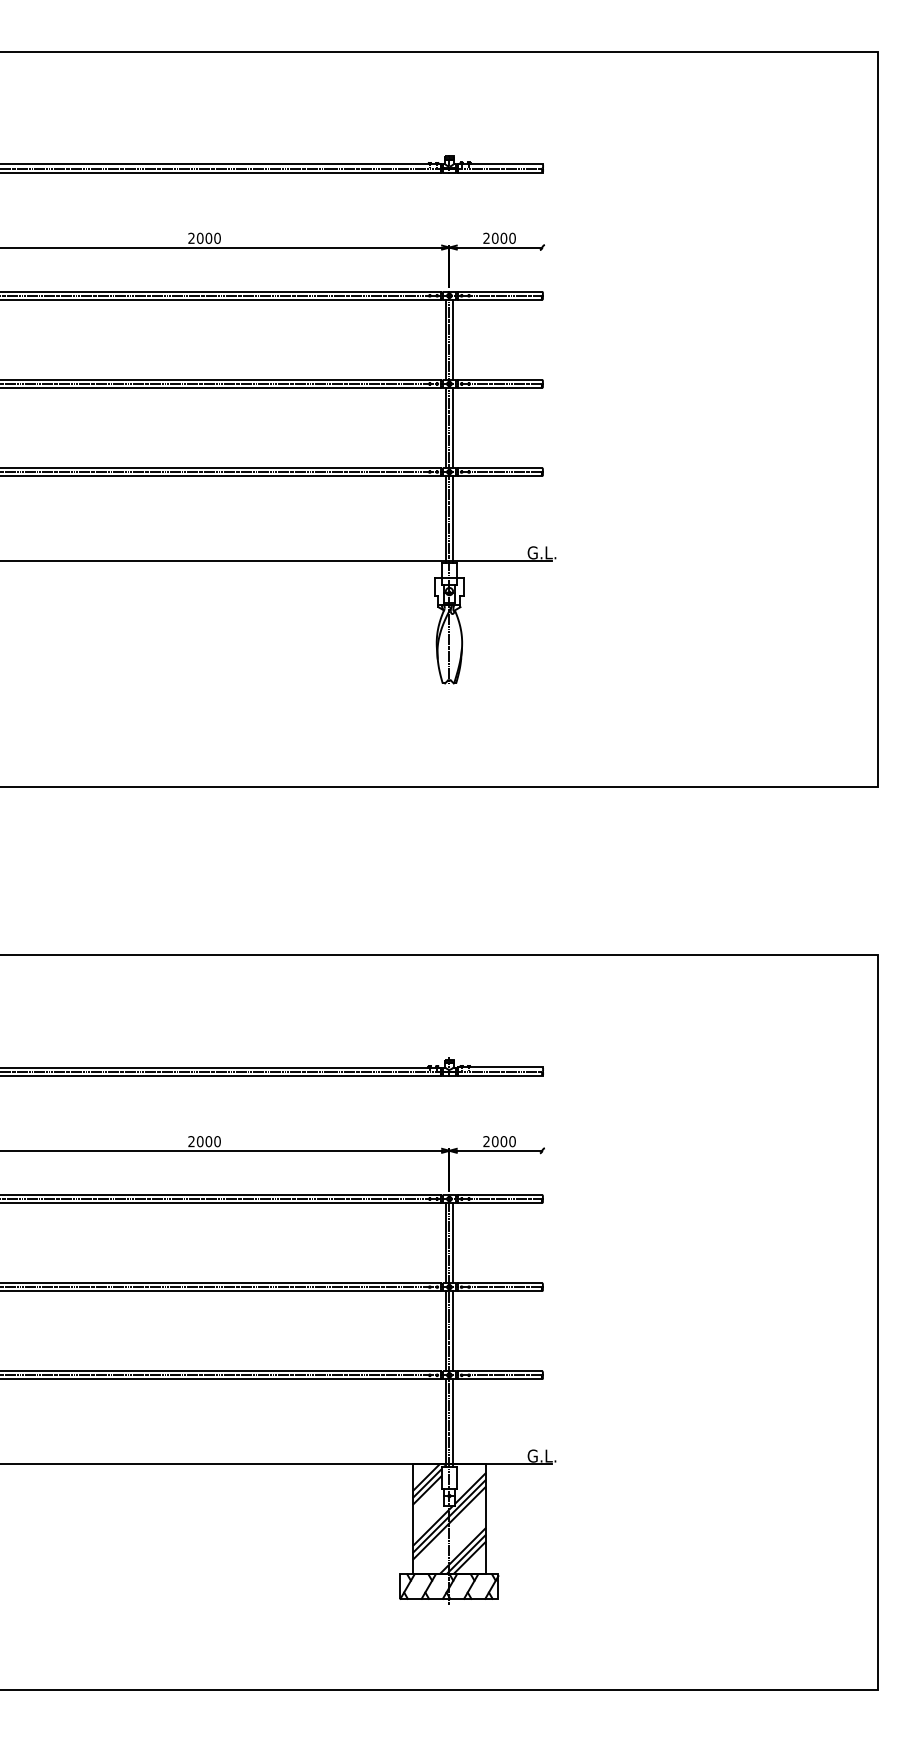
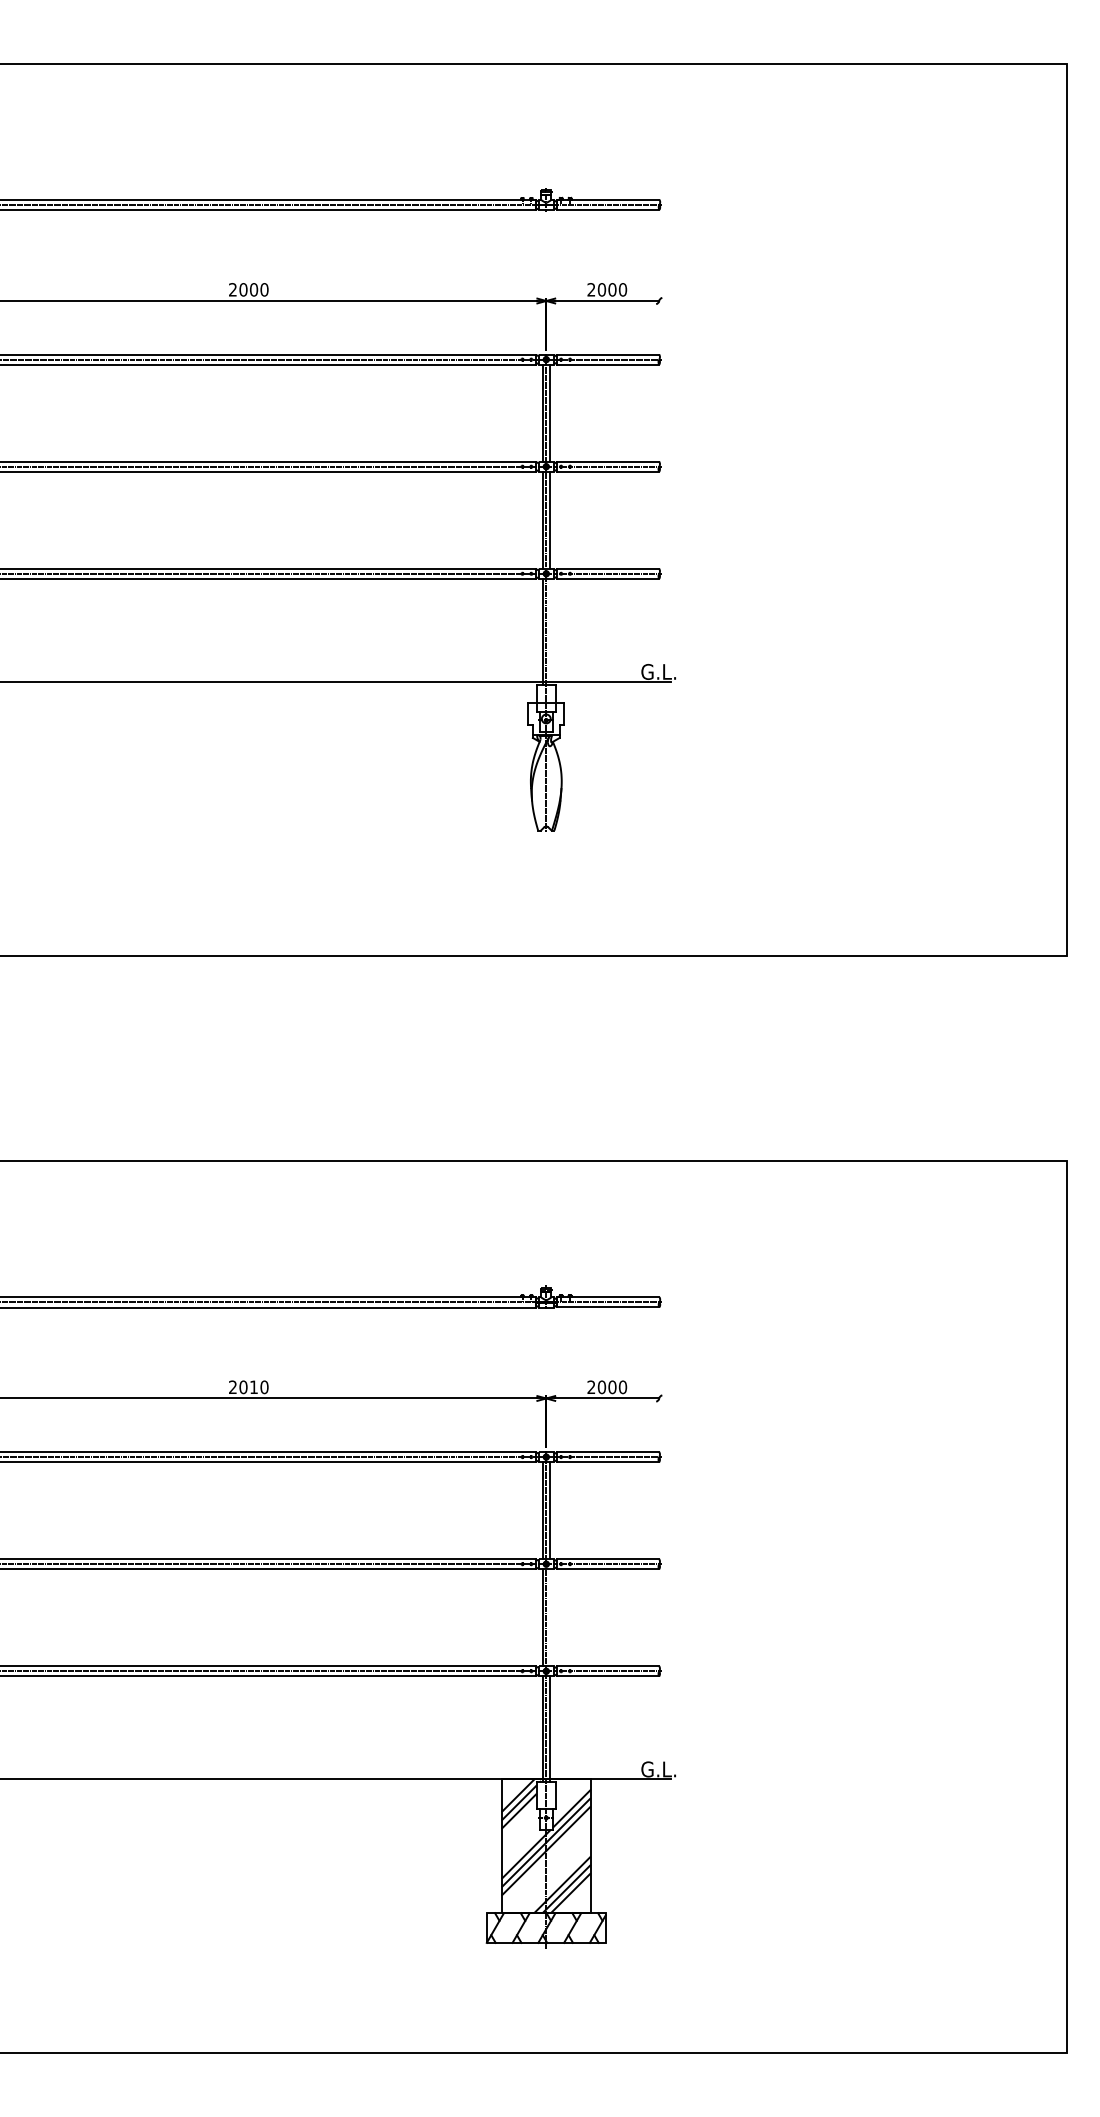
line: (452, 519) -> (550, 631), removed
text: (208, 1141) -> (253, 1387), 2000 -> 2010
line: (452, 1331) -> (550, 1617), removed

